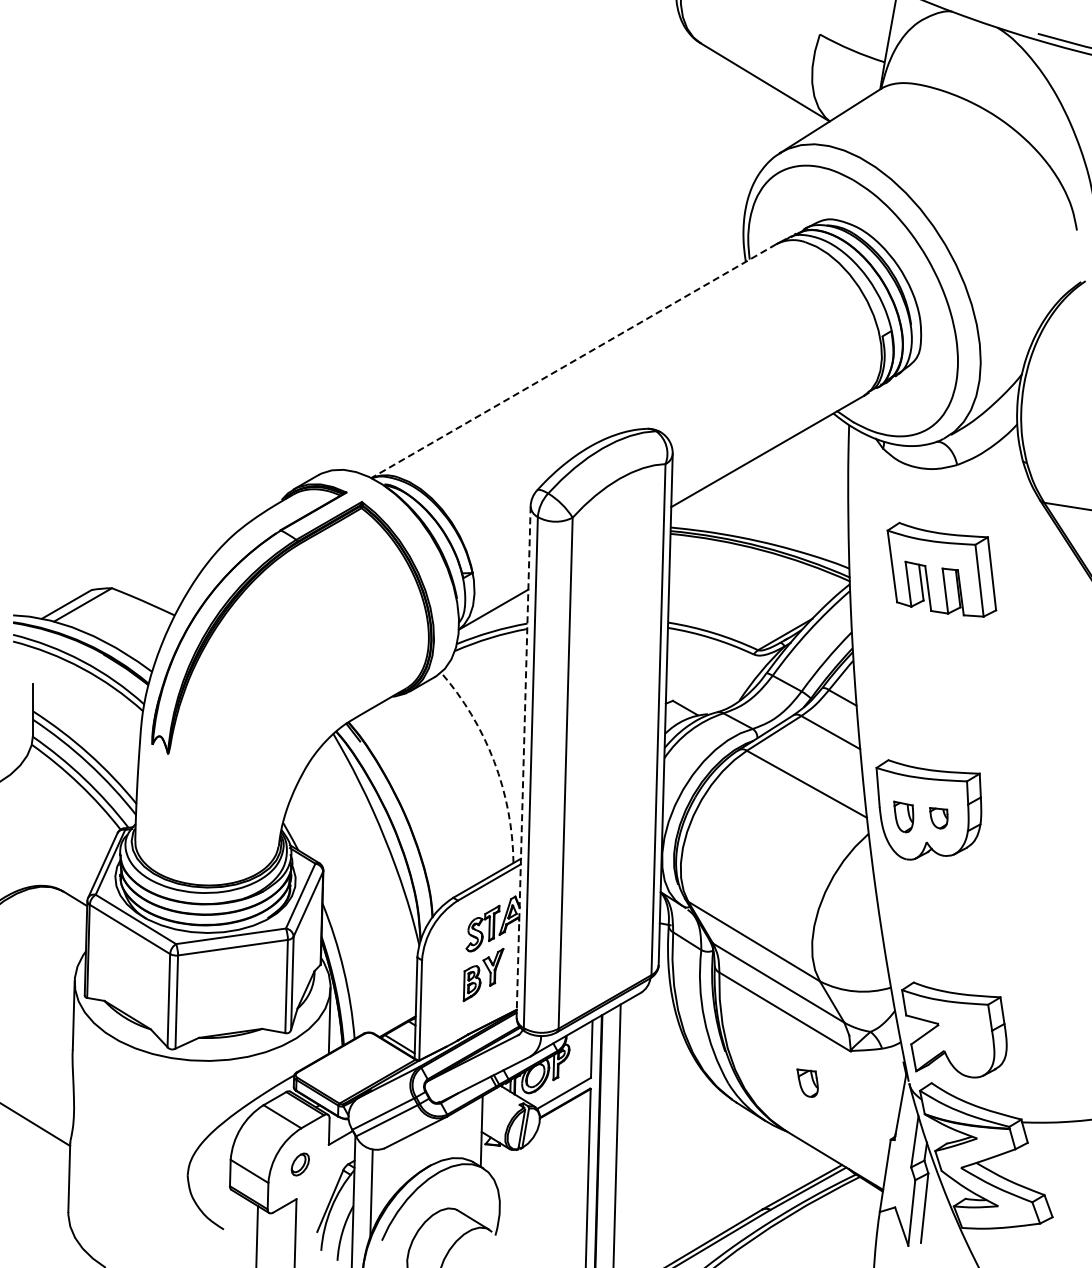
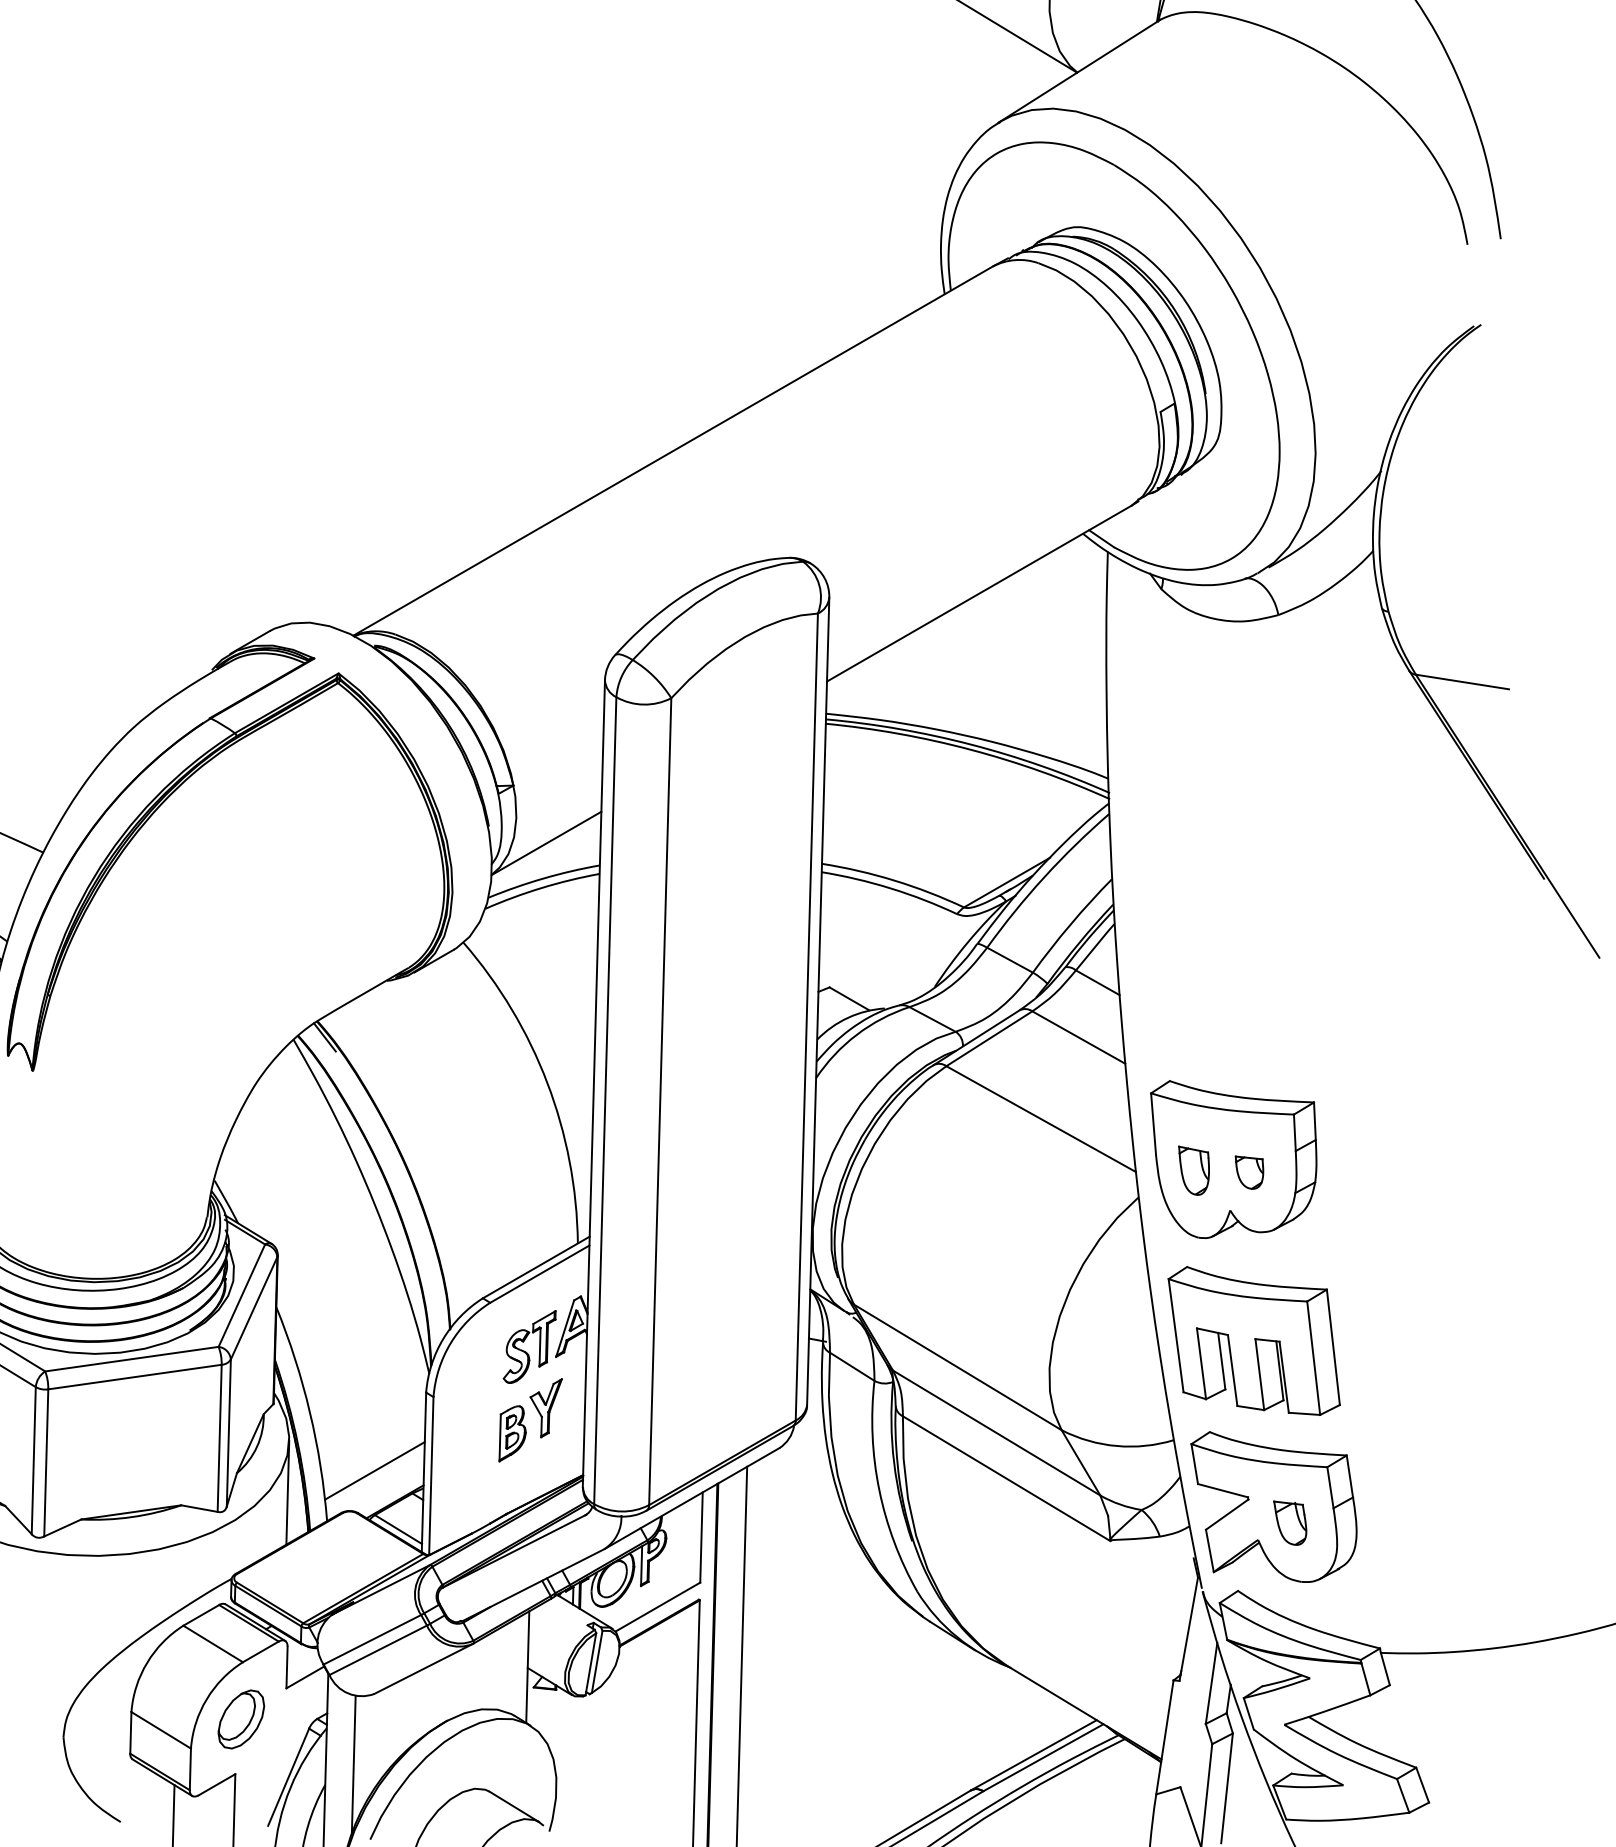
line: (573, 361) -> (672, 451), dashed -> solid
part: (941, 569) -> (1253, 1340), moved
arc: (494, 761) -> (547, 1083), dashed -> solid
line: (523, 761) -> (593, 1083), dashed -> solid
line: (384, 1006) -> (374, 1469), added
part: (807, 1082) -> (1289, 1522), moved
part: (300, 1164) -> (241, 1719), size x1.67

